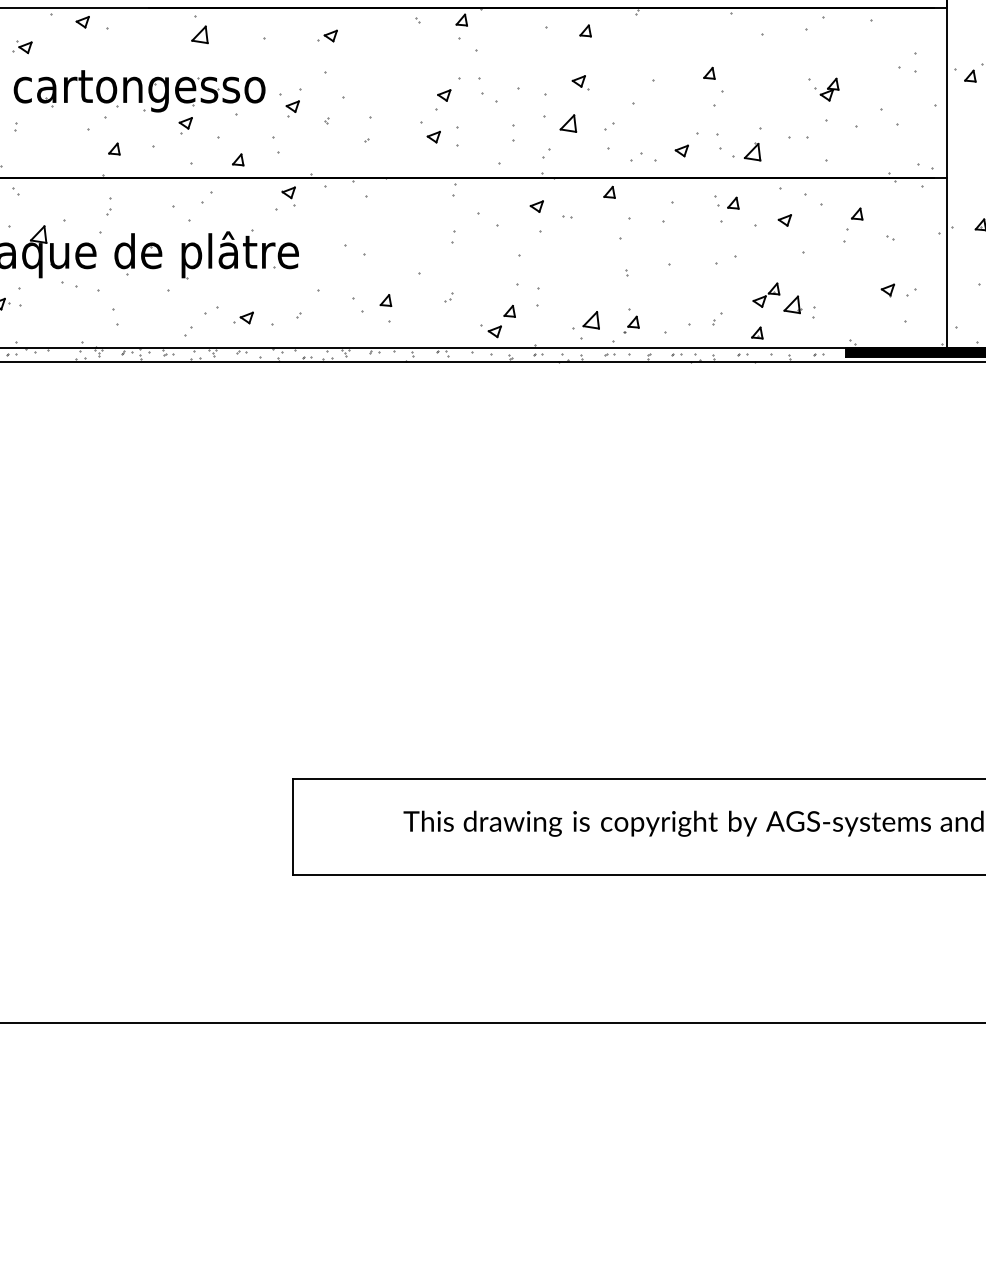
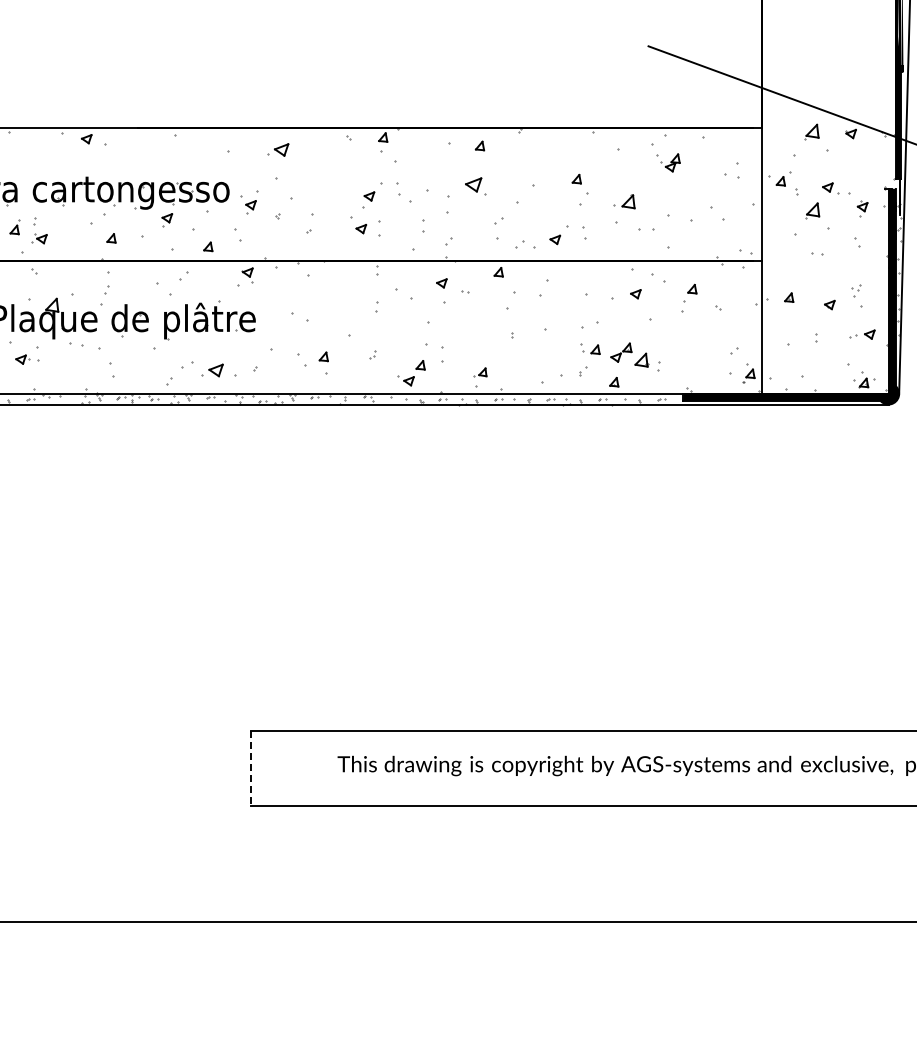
part: (200, 34) -> (178, 148), removed
part: (327, 35) -> (278, 149), size x1.4
part: (22, 46) -> (39, 238), moved
part: (581, 82) -> (476, 186), size x1.6
part: (824, 89) -> (668, 162), moved
part: (568, 123) -> (466, 218), removed
part: (747, 151) -> (624, 201), moved
part: (726, 201) -> (590, 348), moved
part: (109, 205) -> (107, 282), size x1.6
part: (888, 291) -> (716, 349), removed
part: (243, 318) -> (212, 370), size x1.4
part: (586, 320) -> (480, 372), size x0.6
part: (631, 321) -> (748, 373), moved
line: (292, 826) -> (250, 768), solid -> dashed

